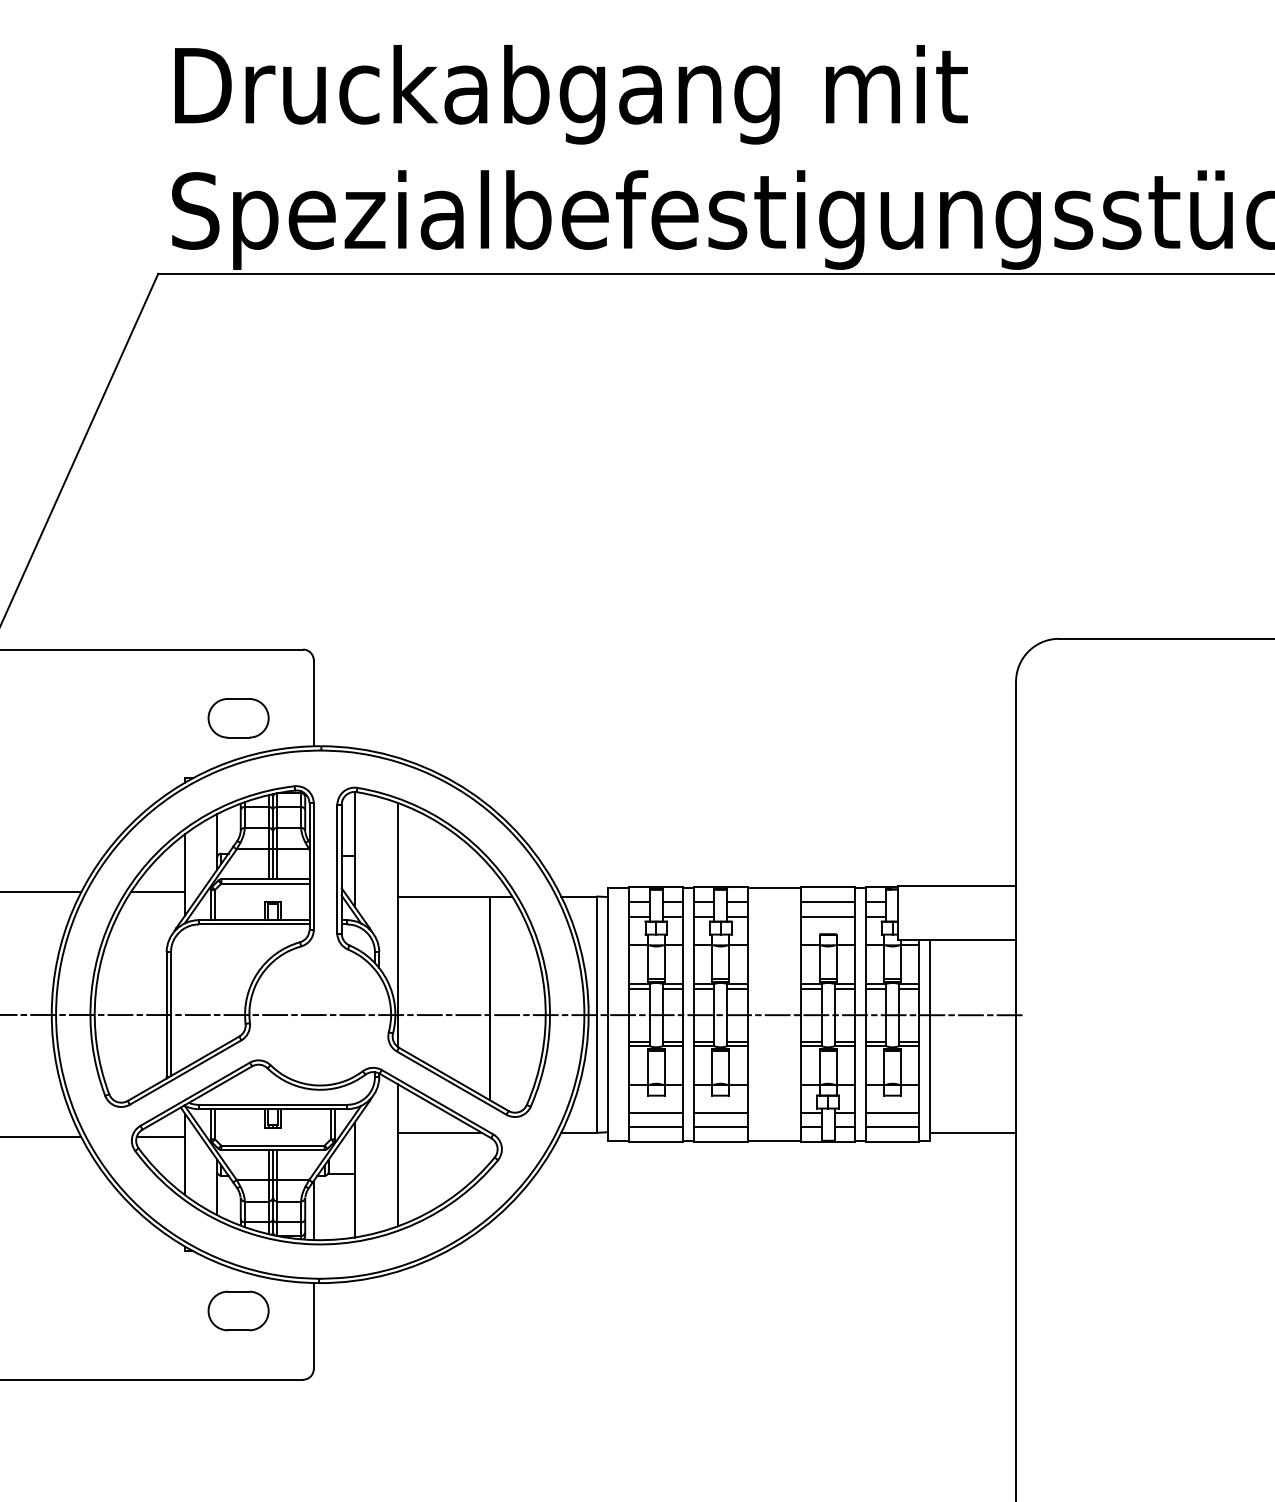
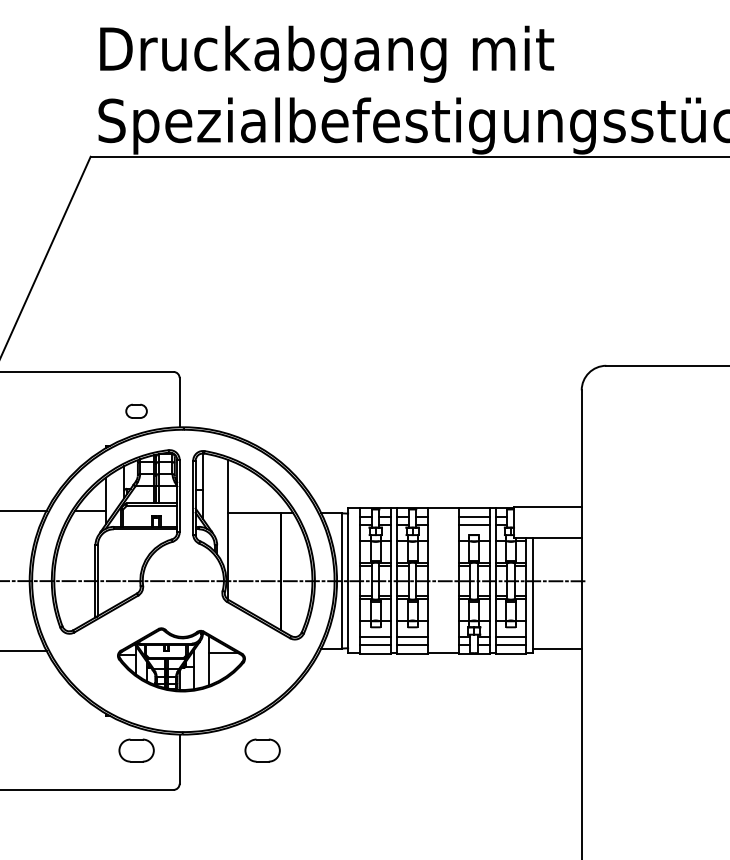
part: (238, 718) -> (136, 411), size x0.6
part: (316, 1151) -> (181, 659), size x0.6
part: (458, 1310) -> (262, 750), added

